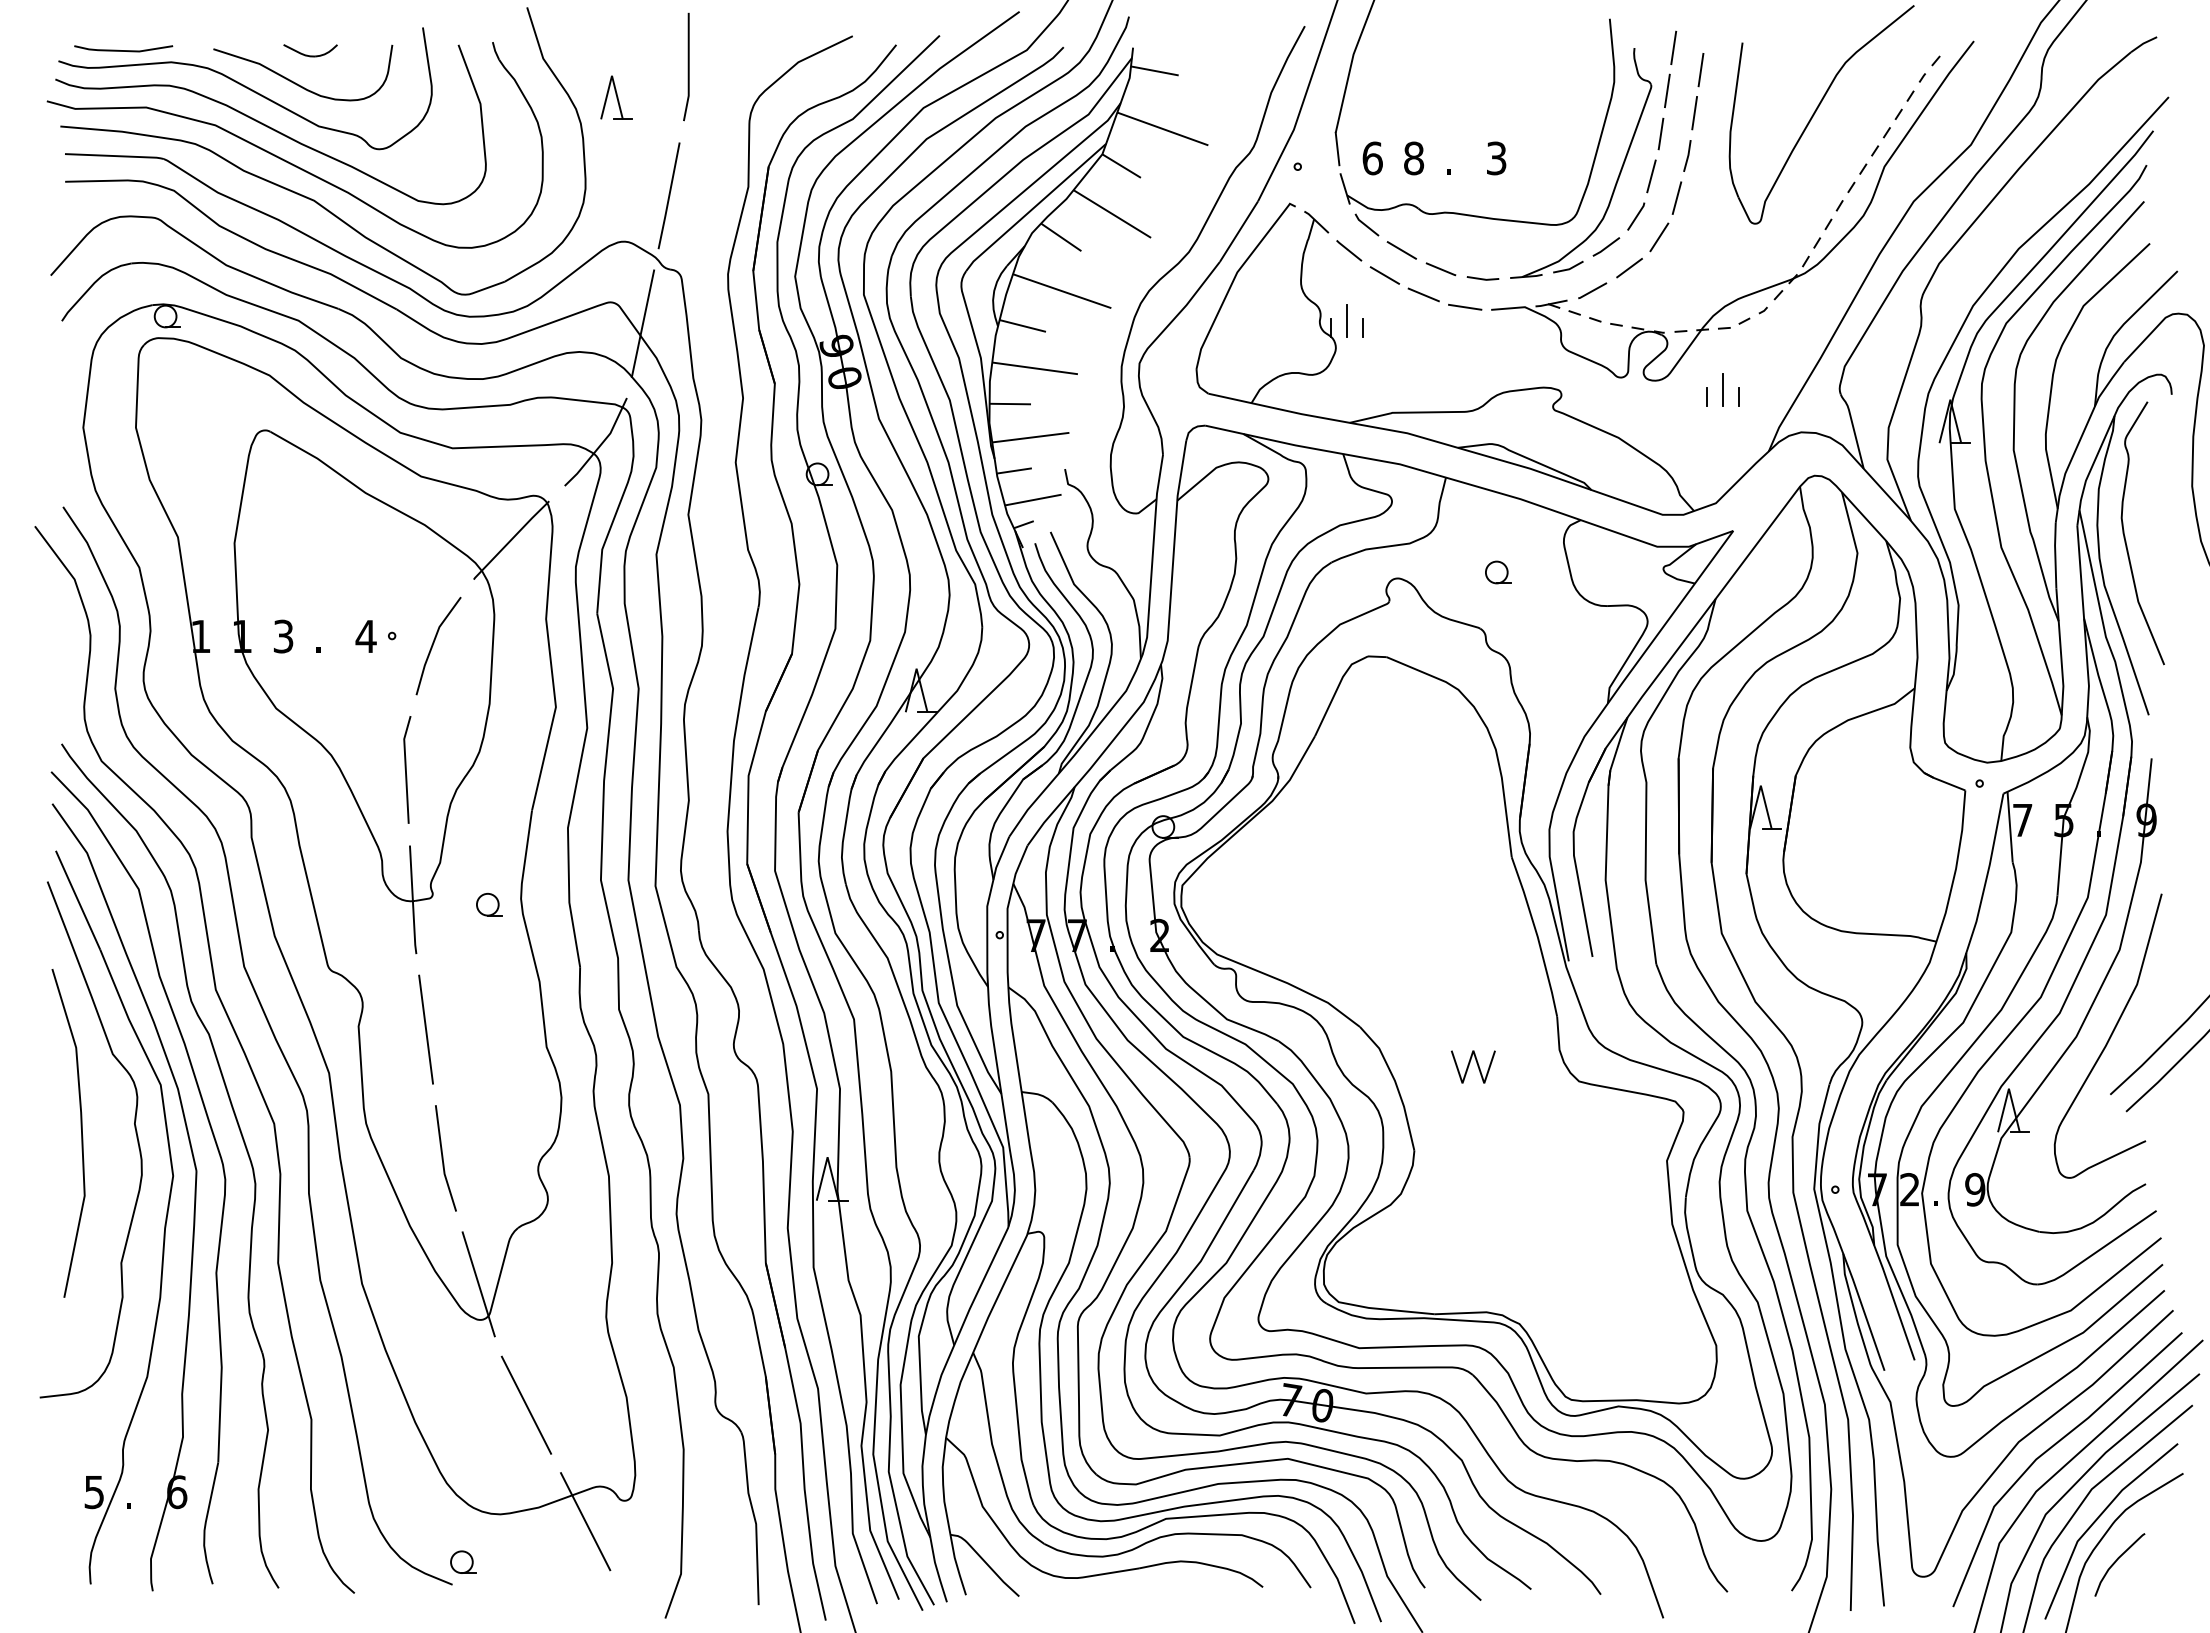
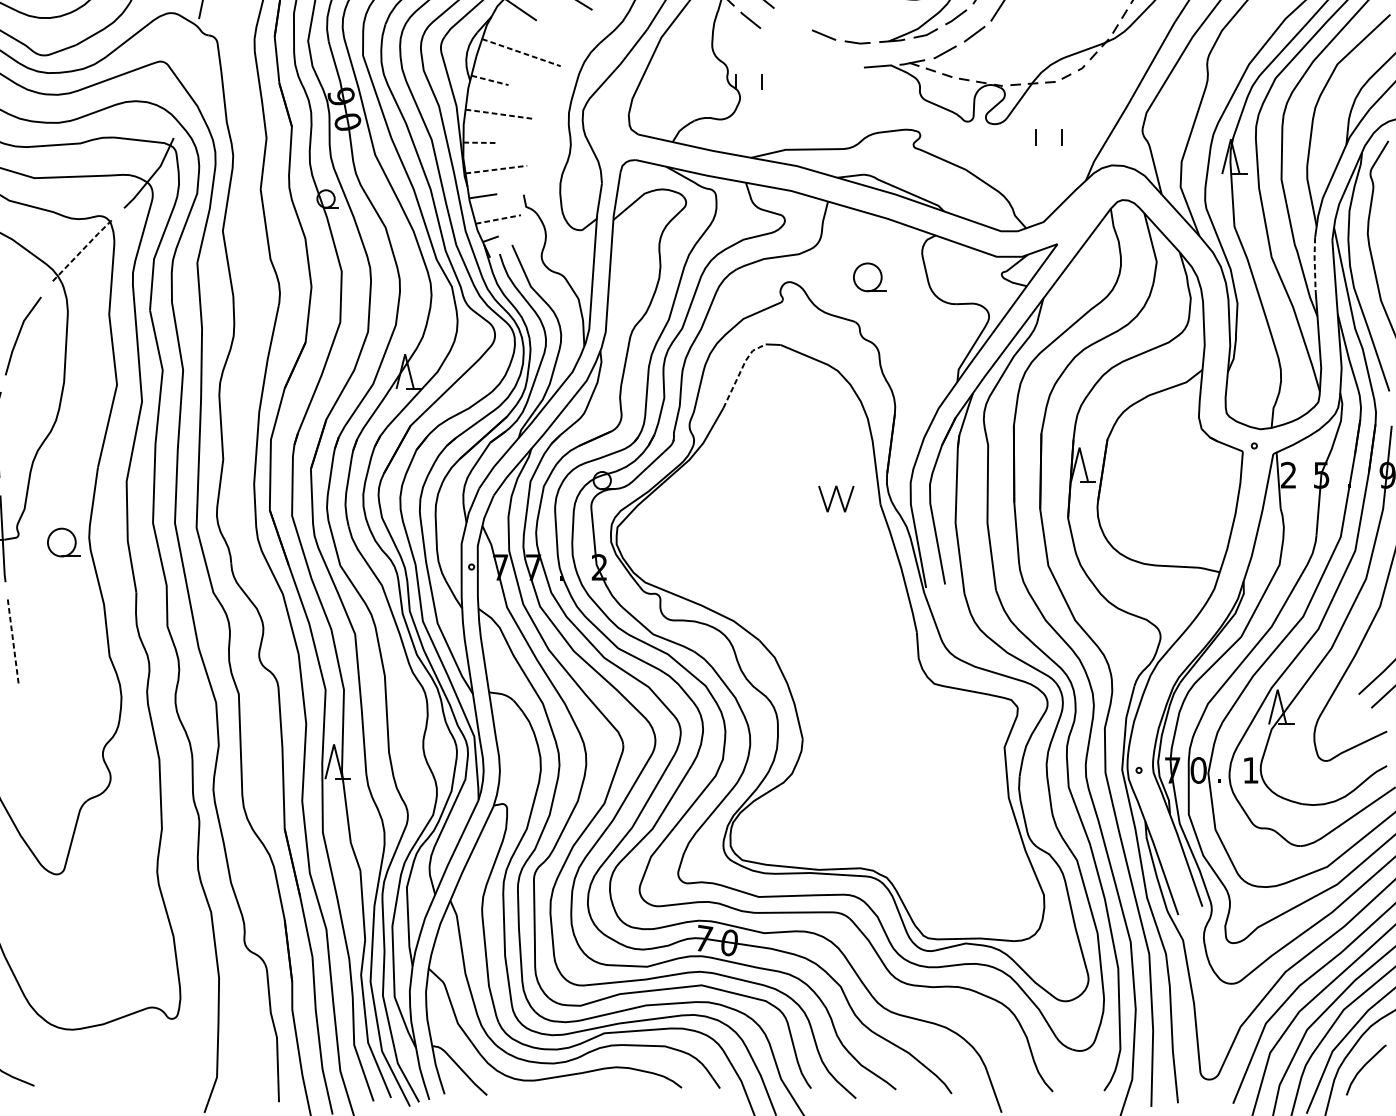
line: (1401, 250) -> (792, 20), removed
line: (1384, 275) -> (778, 40), removed
line: (1062, 291) -> (521, 52), solid -> dashed
line: (1423, 294) -> (810, 55), removed
line: (1465, 306) -> (843, 64), removed
line: (1346, 320) -> (748, 76), removed
line: (642, 323) -> (186, 78), removed
line: (1022, 325) -> (489, 80), solid -> dashed
line: (1035, 368) -> (500, 114), solid -> dashed
line: (1722, 389) -> (1048, 131), removed
line: (1010, 404) -> (480, 143), solid -> dashed
line: (1030, 437) -> (496, 169), solid -> dashed
line: (1033, 500) -> (498, 219), solid -> dashed
line: (510, 540) -> (80, 251), solid -> dashed
line: (2055, 555) -> (1314, 263), solid -> dashed
part: (1498, 572) -> (869, 277), size x1.6
line: (1337, 689) -> (741, 370), solid -> dashed
text: (2022, 819) -> (1288, 474), 7 -> 2
part: (489, 904) -> (63, 542), size x1.6
line: (426, 1030) -> (13, 643), solid -> dashed
line: (1469, 1066) -> (833, 498), moved
line: (443, 1158) -> (27, 745), removed
text: (1910, 1189) -> (1199, 770), 2 -> 0
text: (1975, 1189) -> (1251, 770), 9 -> 1
line: (478, 1284) -> (55, 846), removed
line: (526, 1404) -> (93, 941), removed
line: (585, 1521) -> (140, 1035), removed
part: (463, 1561) -> (43, 1067), removed

